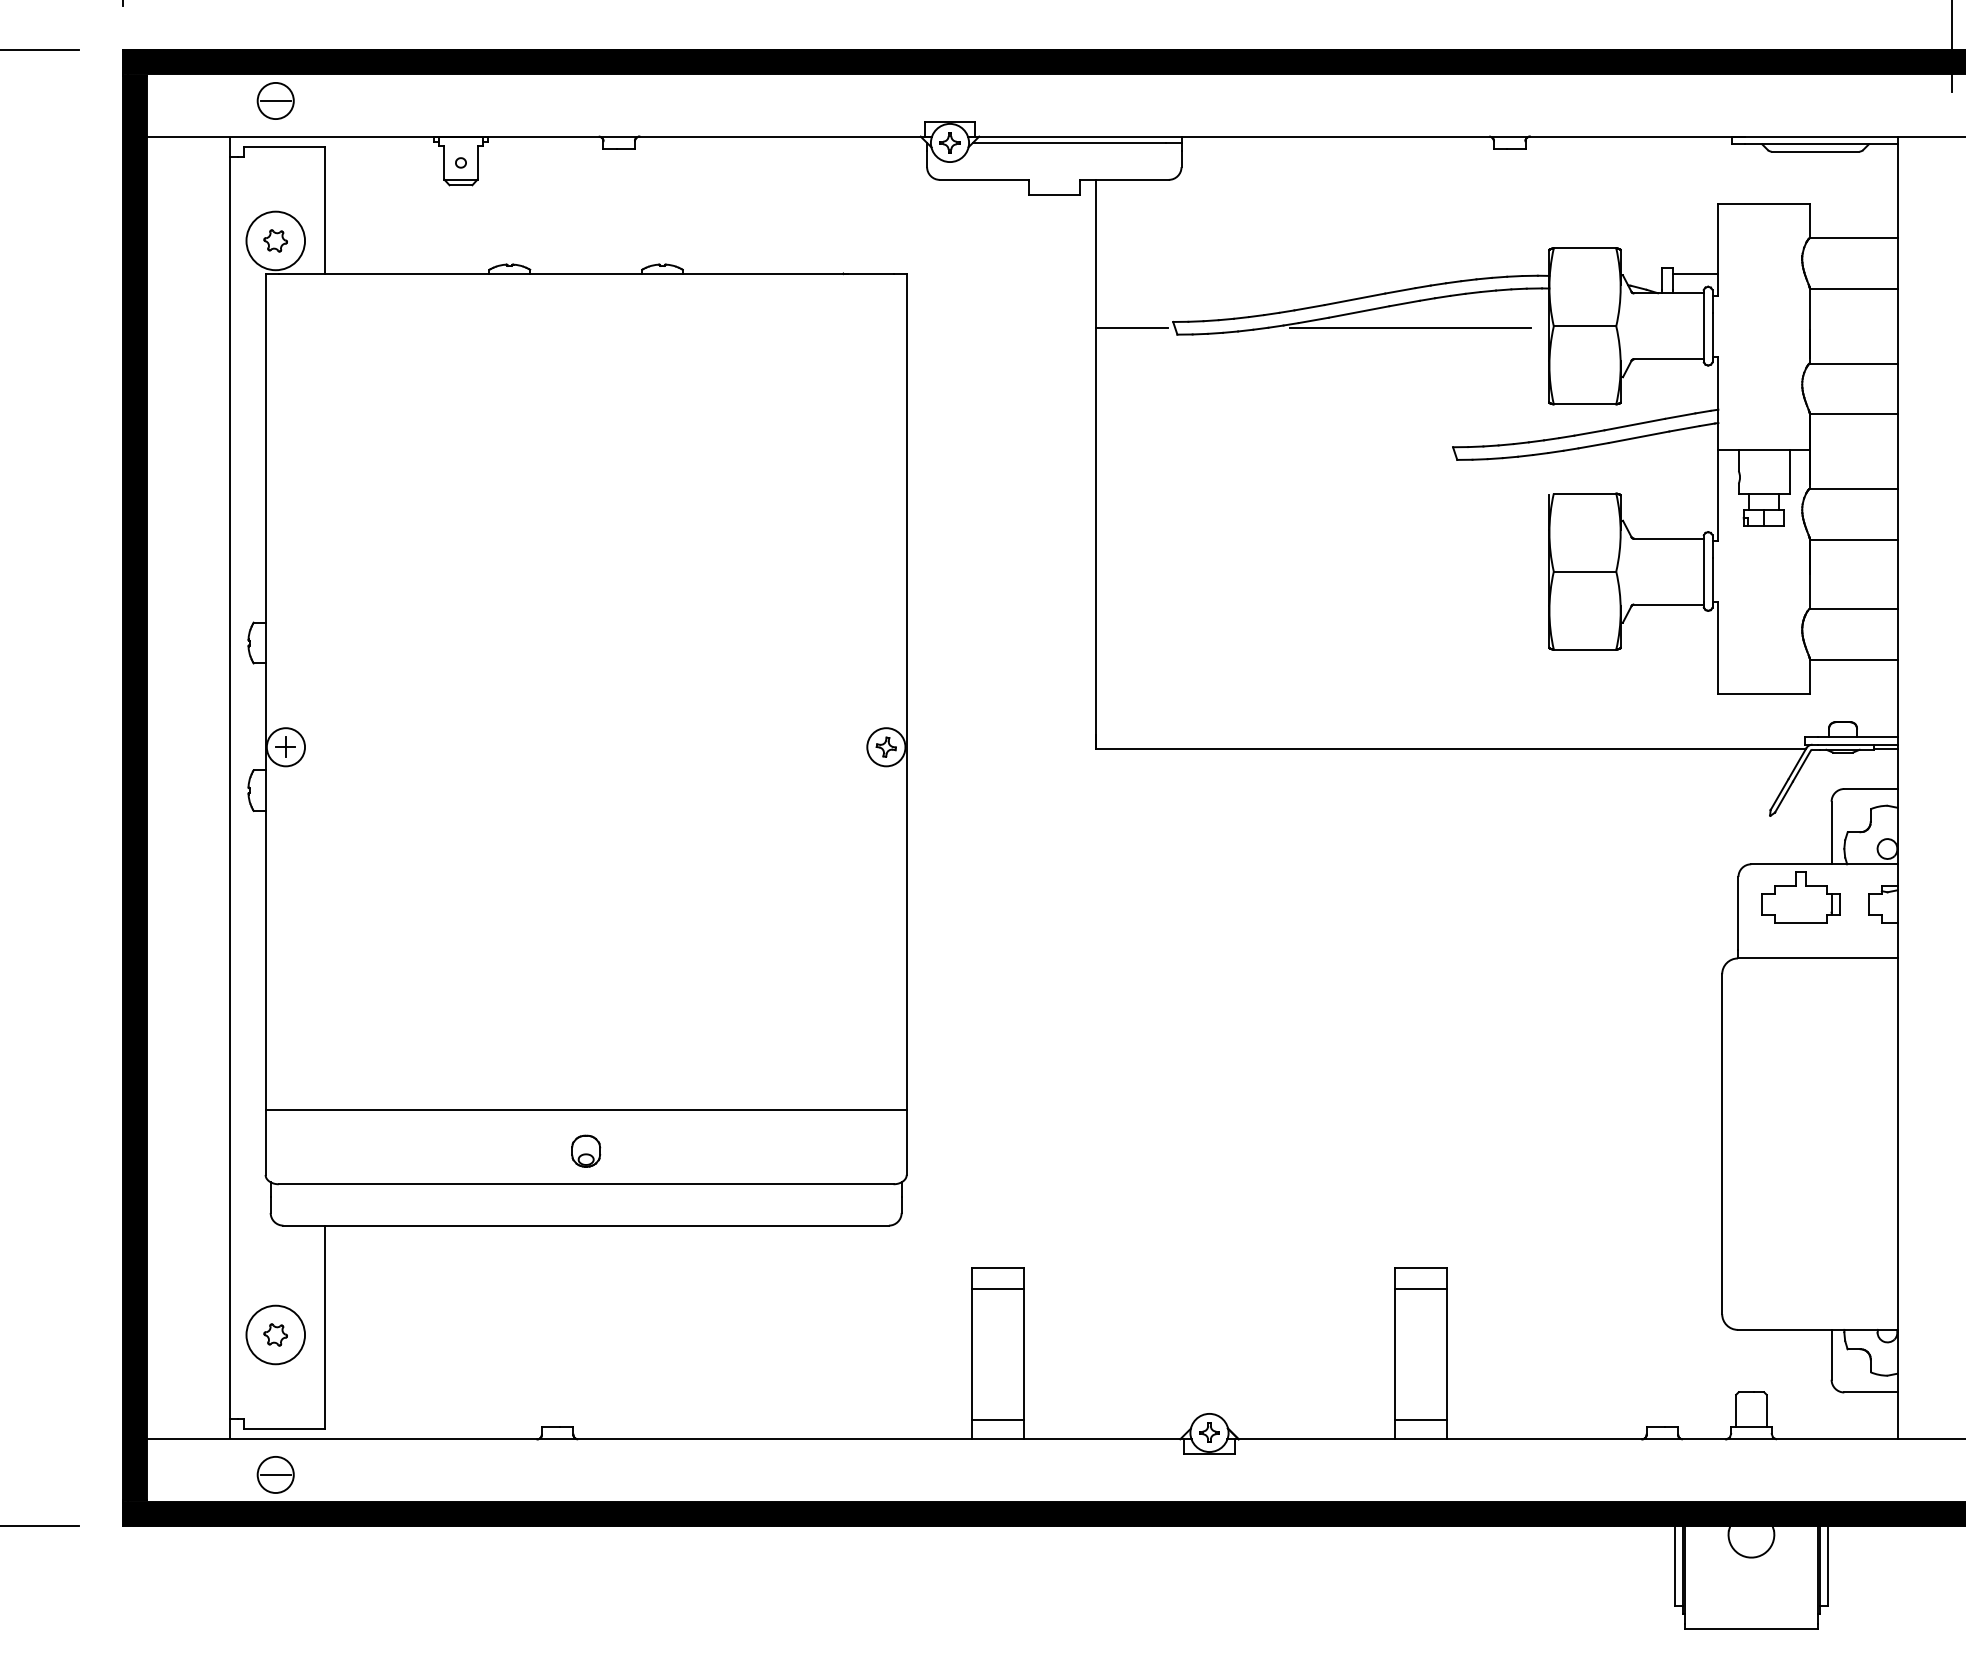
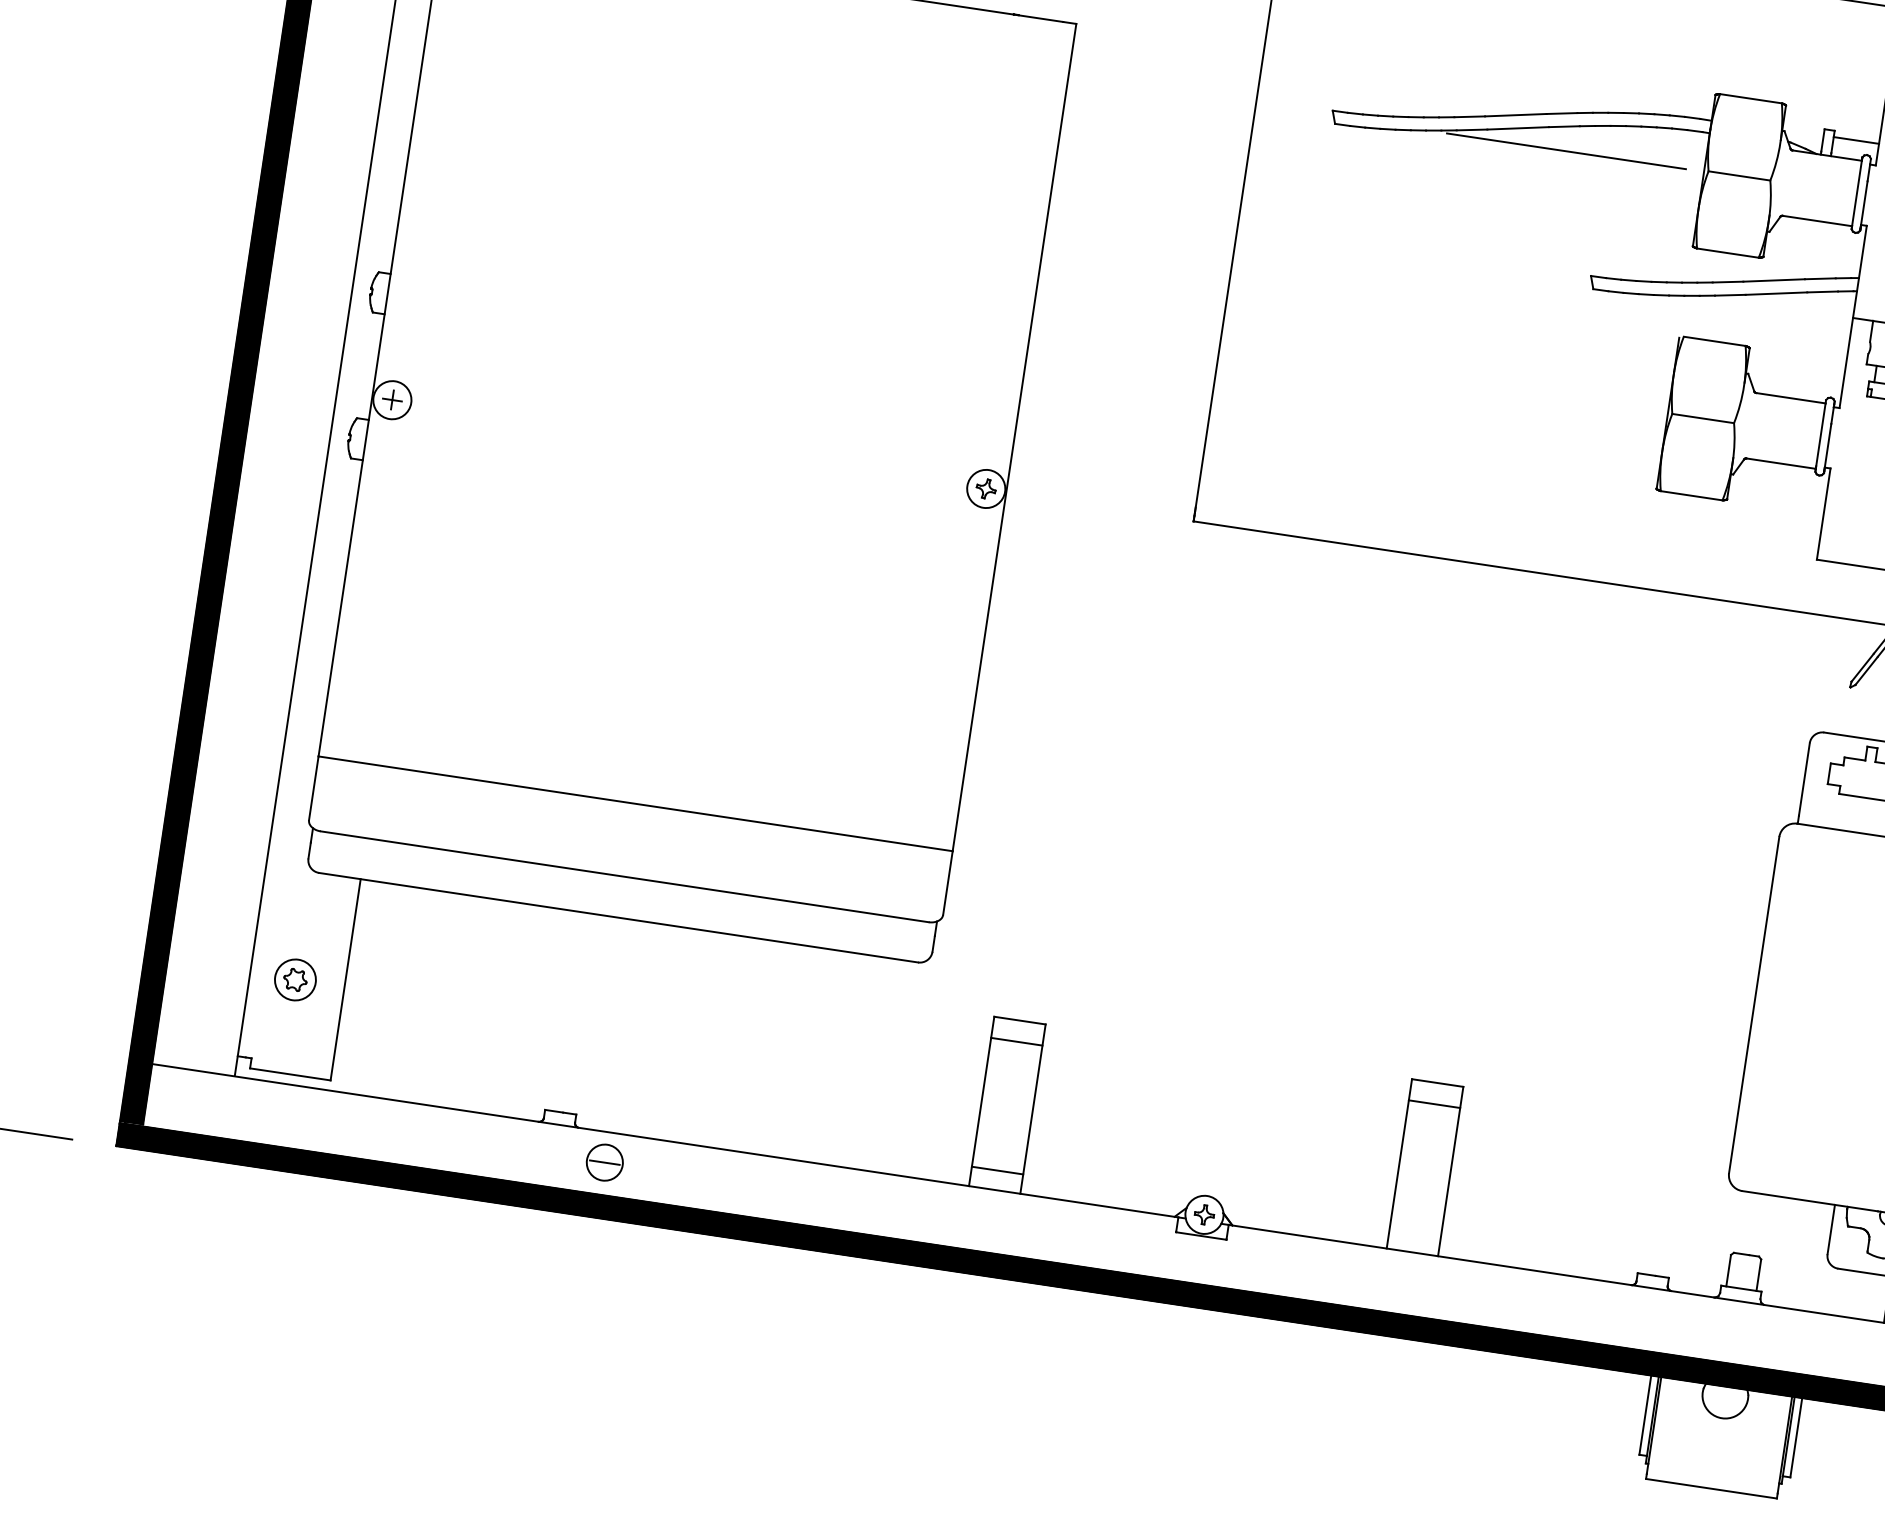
line: (1132, 327) -> (1291, 110), removed
part: (586, 1150) -> (630, 843), removed
circle: (275, 1334) -> (295, 979), size x0.7
line: (1420, 1419) -> (1415, 1232), removed
part: (275, 1474) -> (604, 1162), moved

